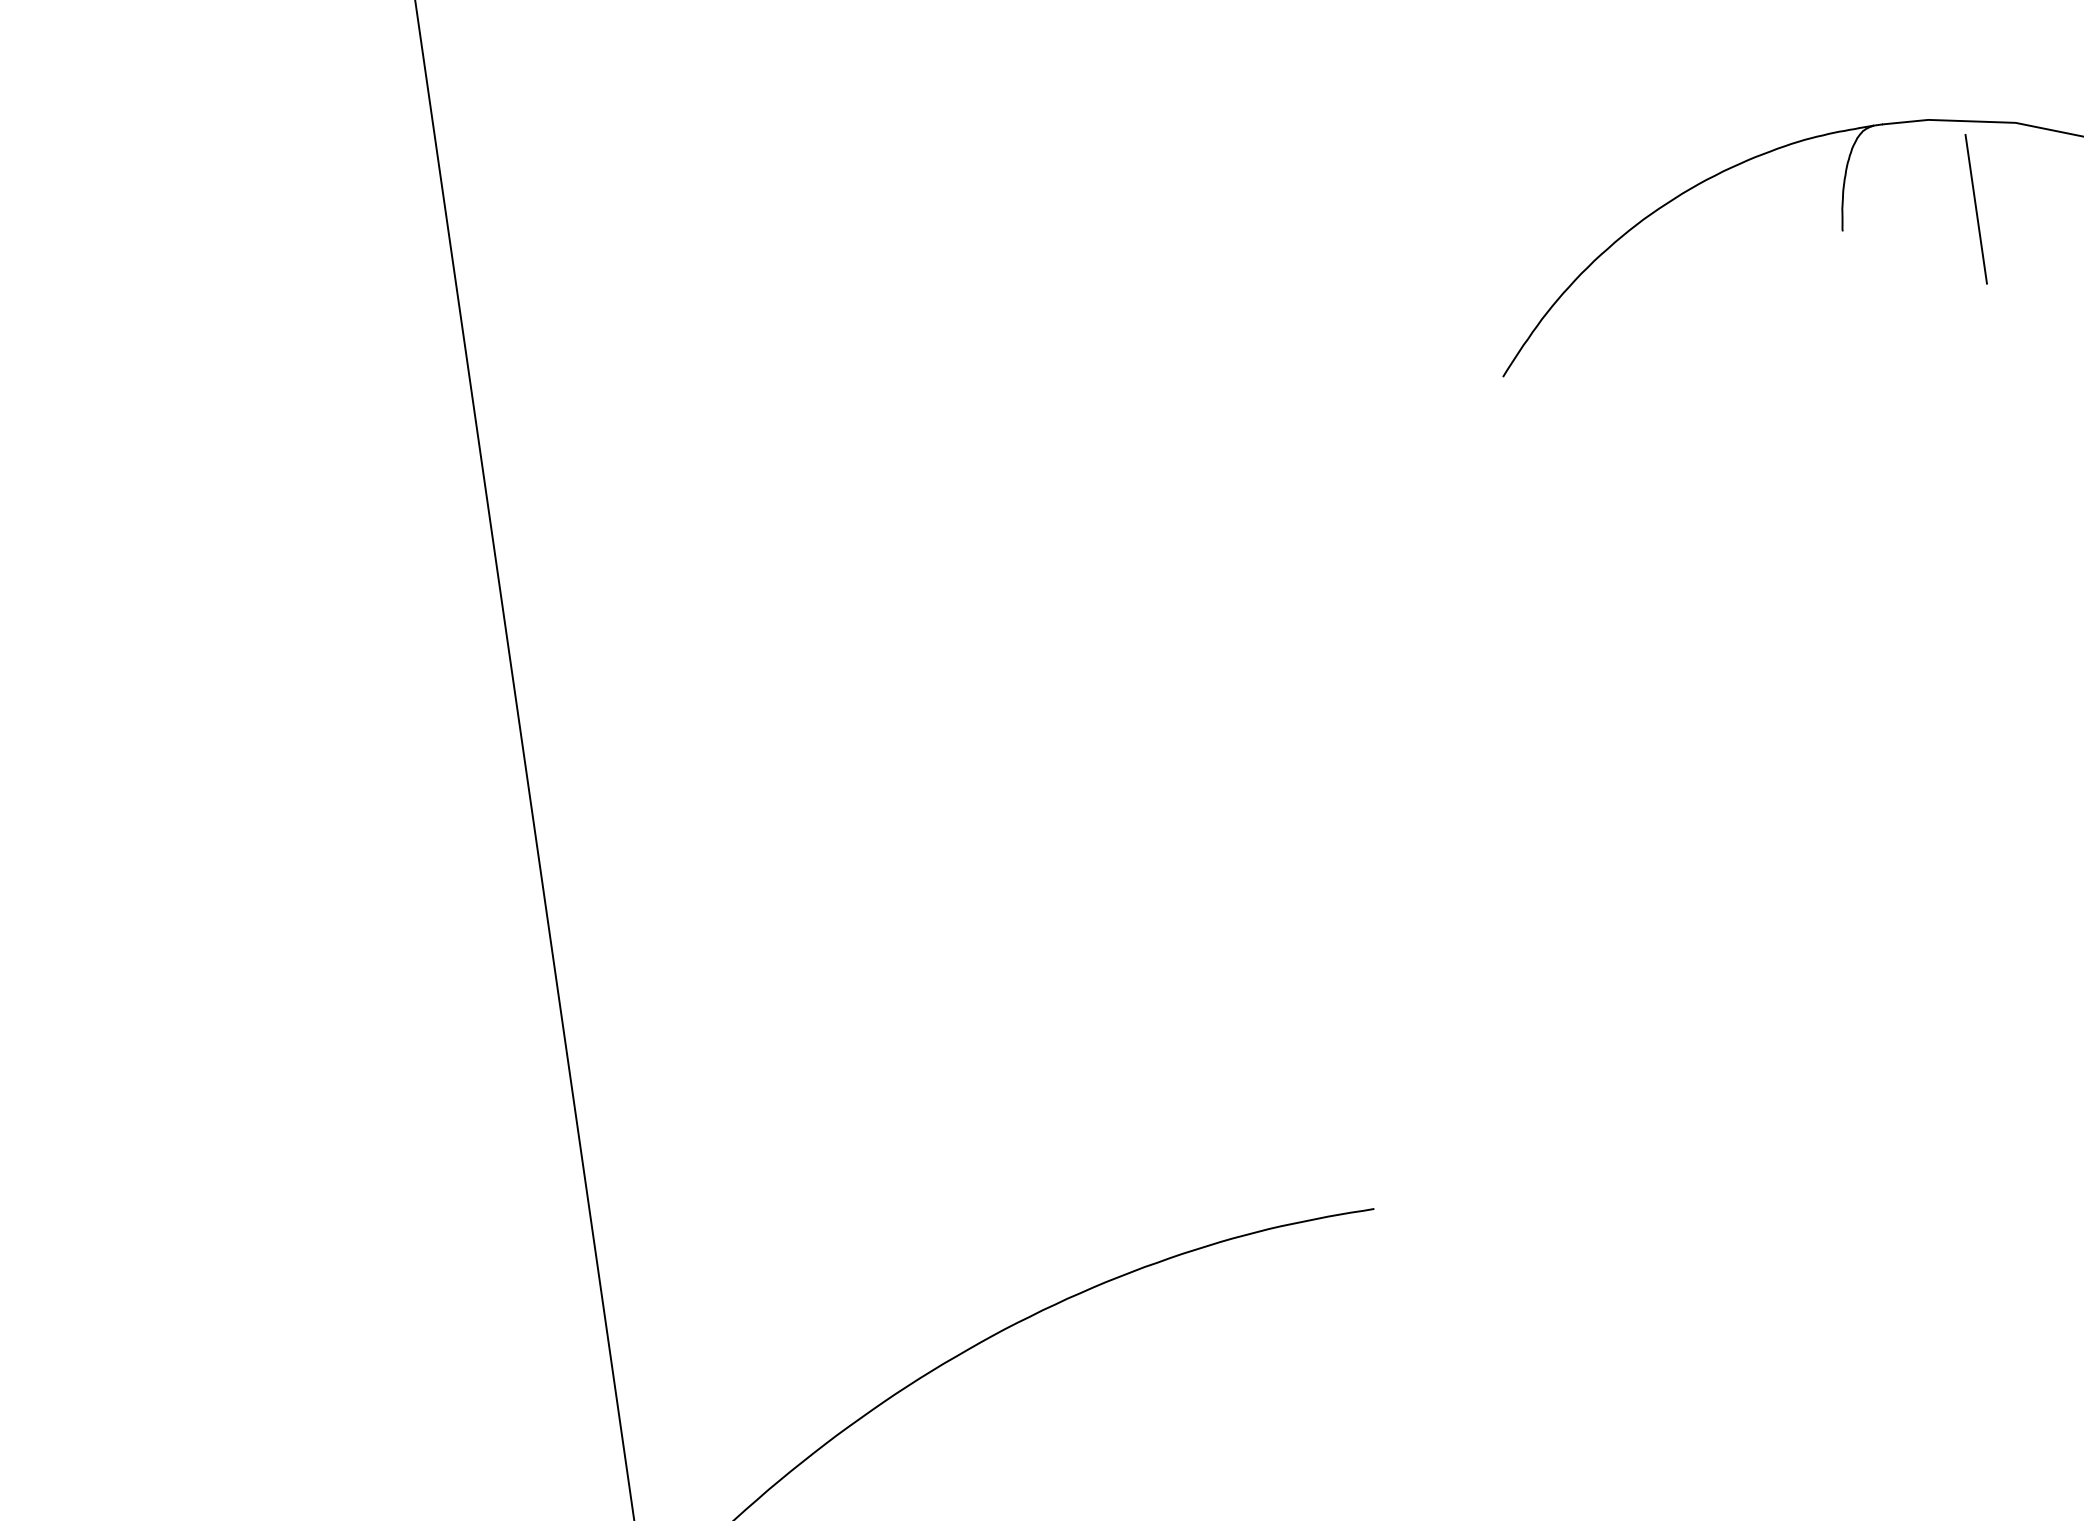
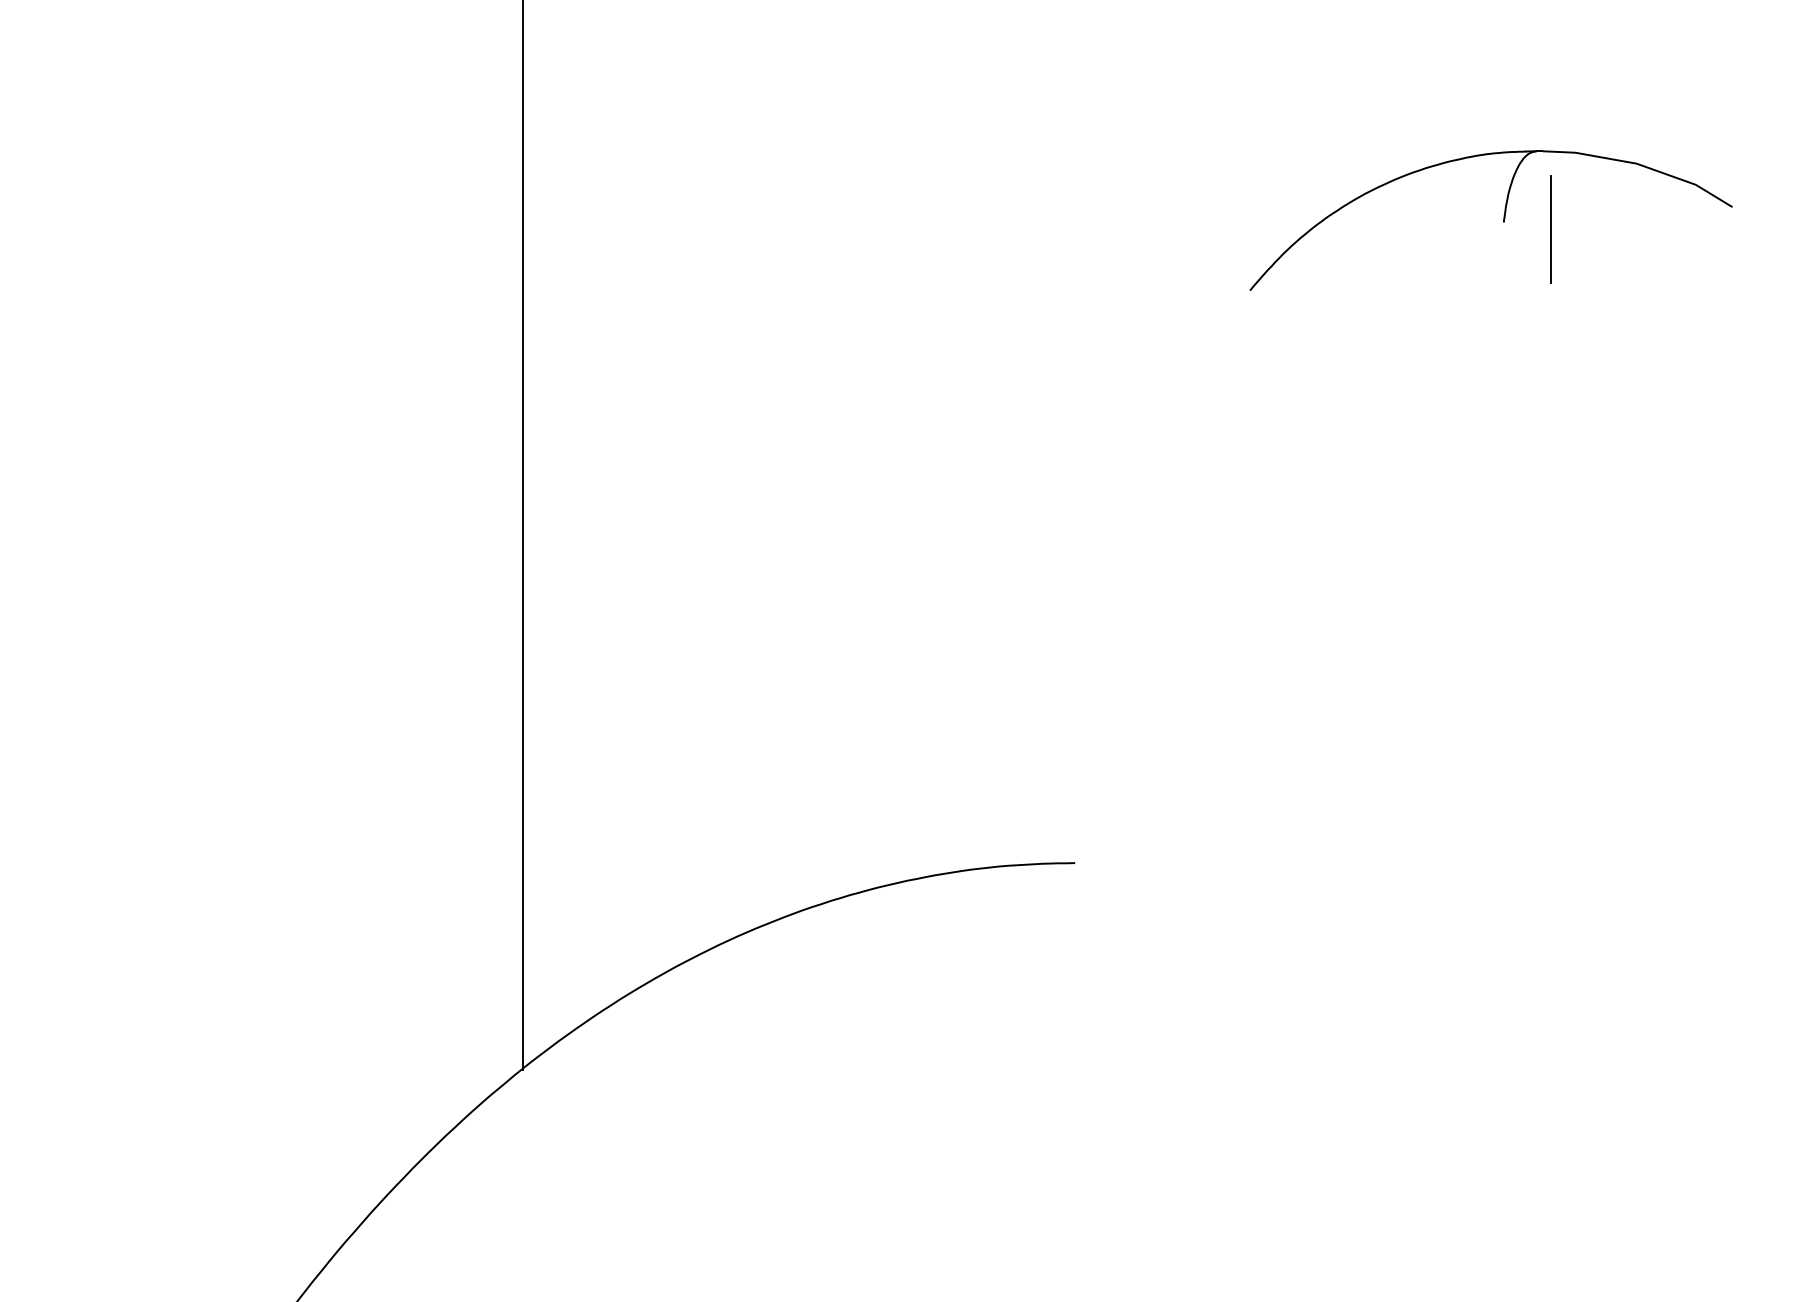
line: (1975, 209) -> (1550, 229), moved

